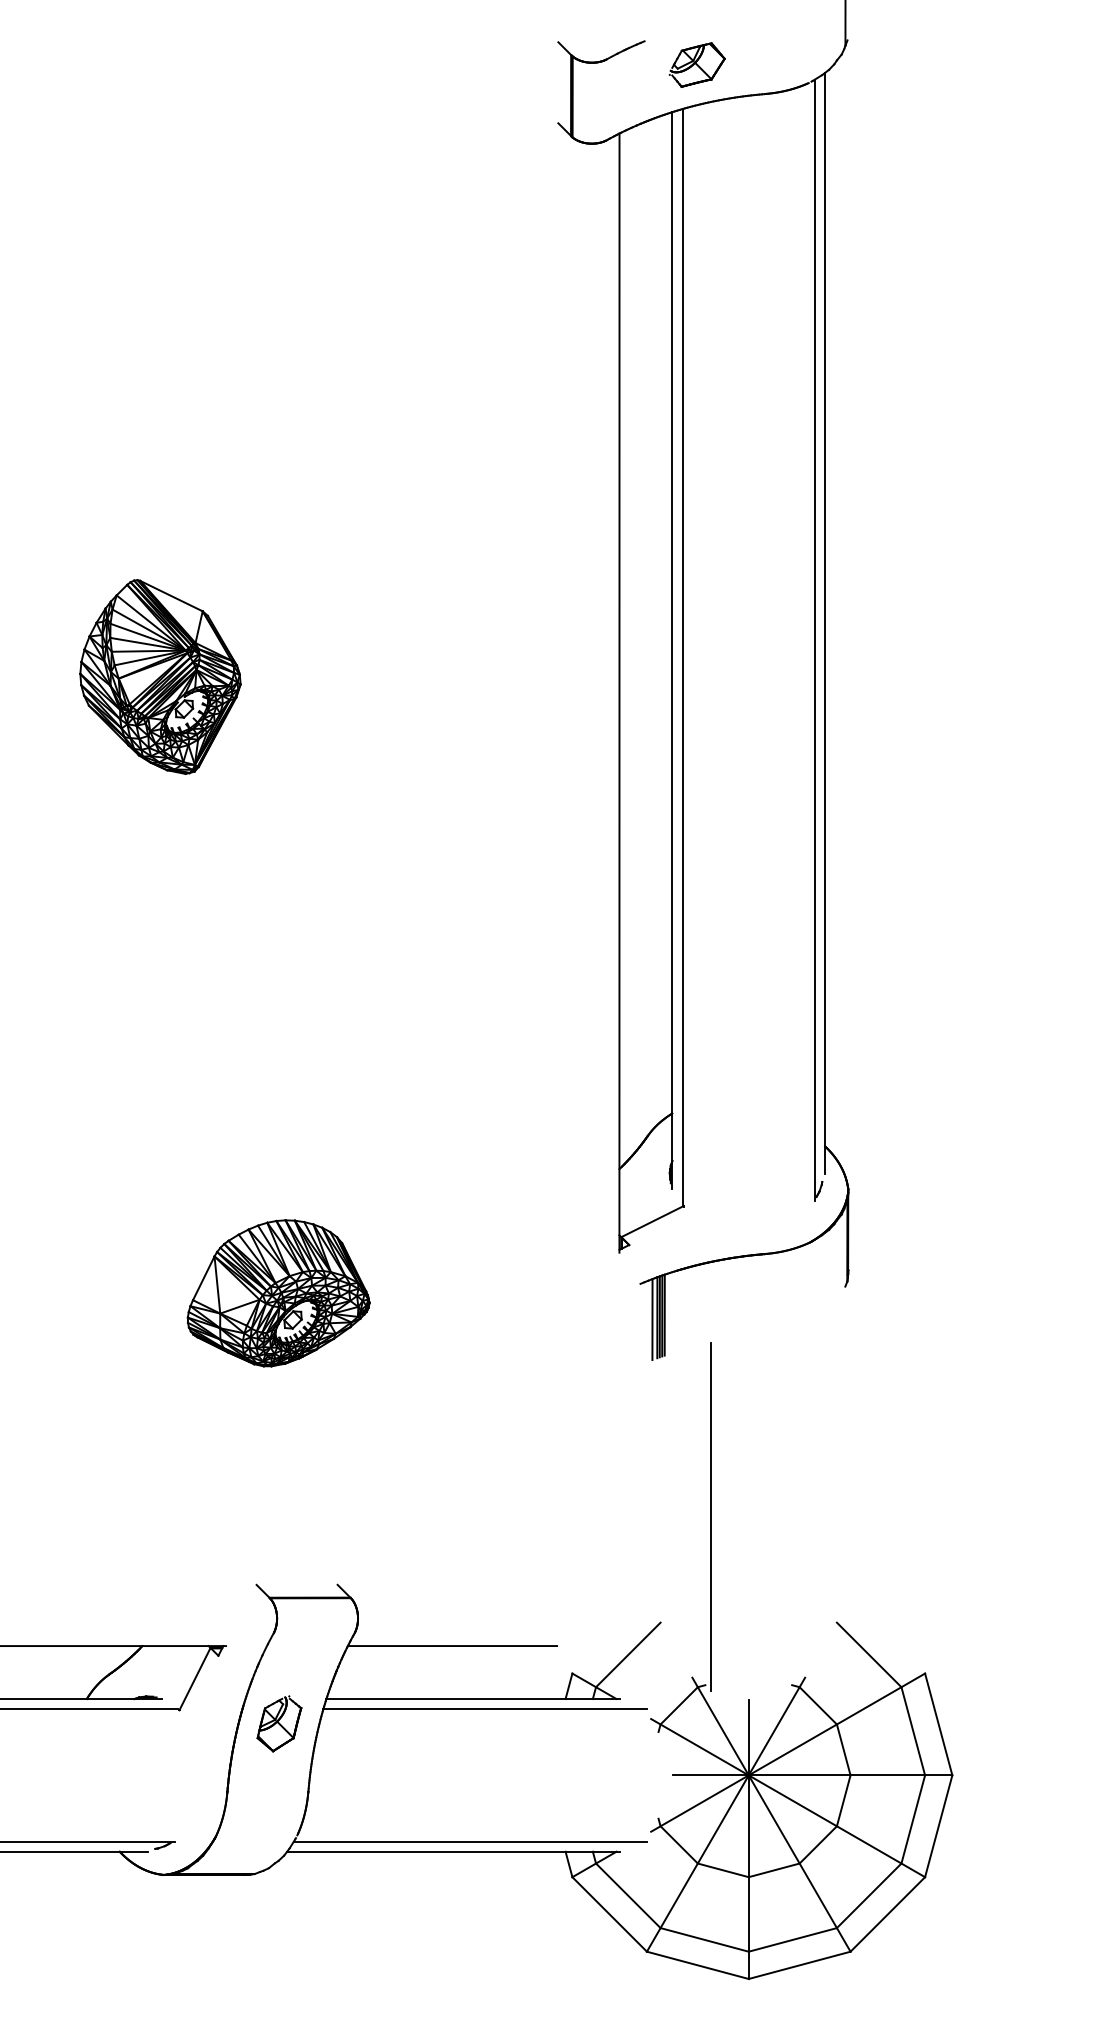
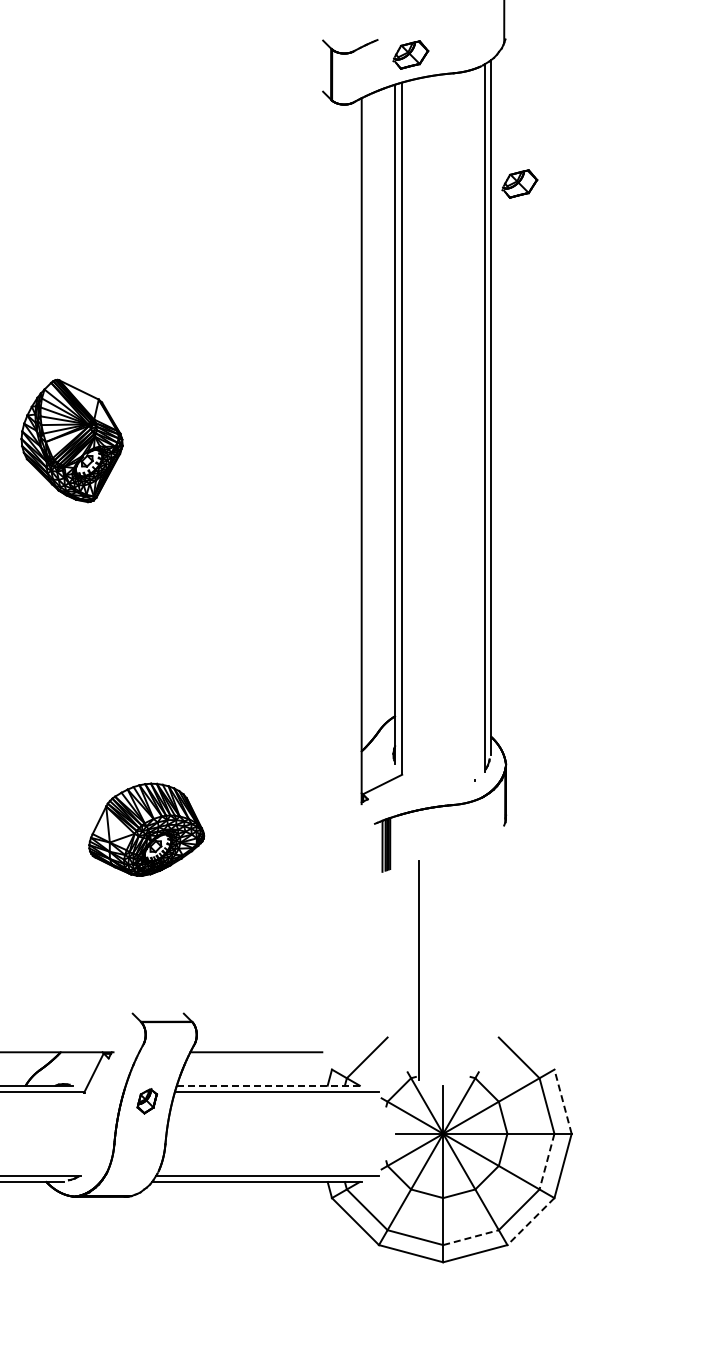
part: (869, 268) -> (519, 183), added
line: (473, 1698) -> (269, 1085), solid -> dashed
part: (279, 1722) -> (147, 1100), size x0.7
line: (937, 1724) -> (562, 1101), solid -> dashed
line: (914, 1819) -> (547, 1161), solid -> dashed
line: (887, 1914) -> (530, 1221), solid -> dashed
line: (793, 1939) -> (471, 1237), solid -> dashed

